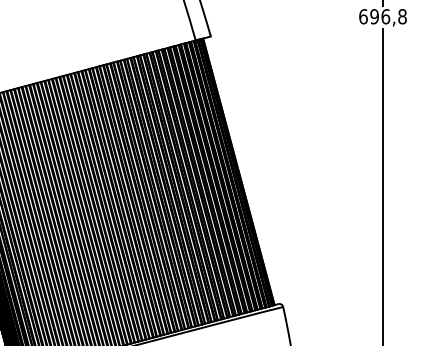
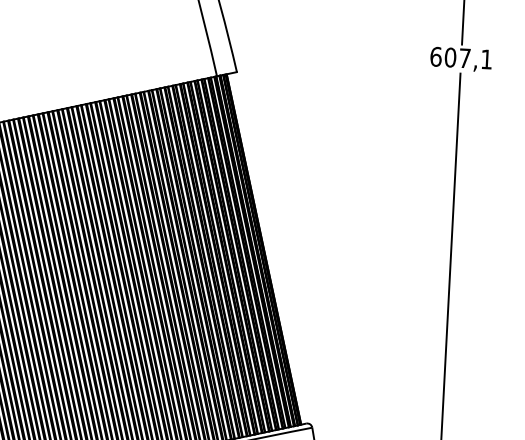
text: (388, 16) -> (468, 58), 696,8 -> 607,1

